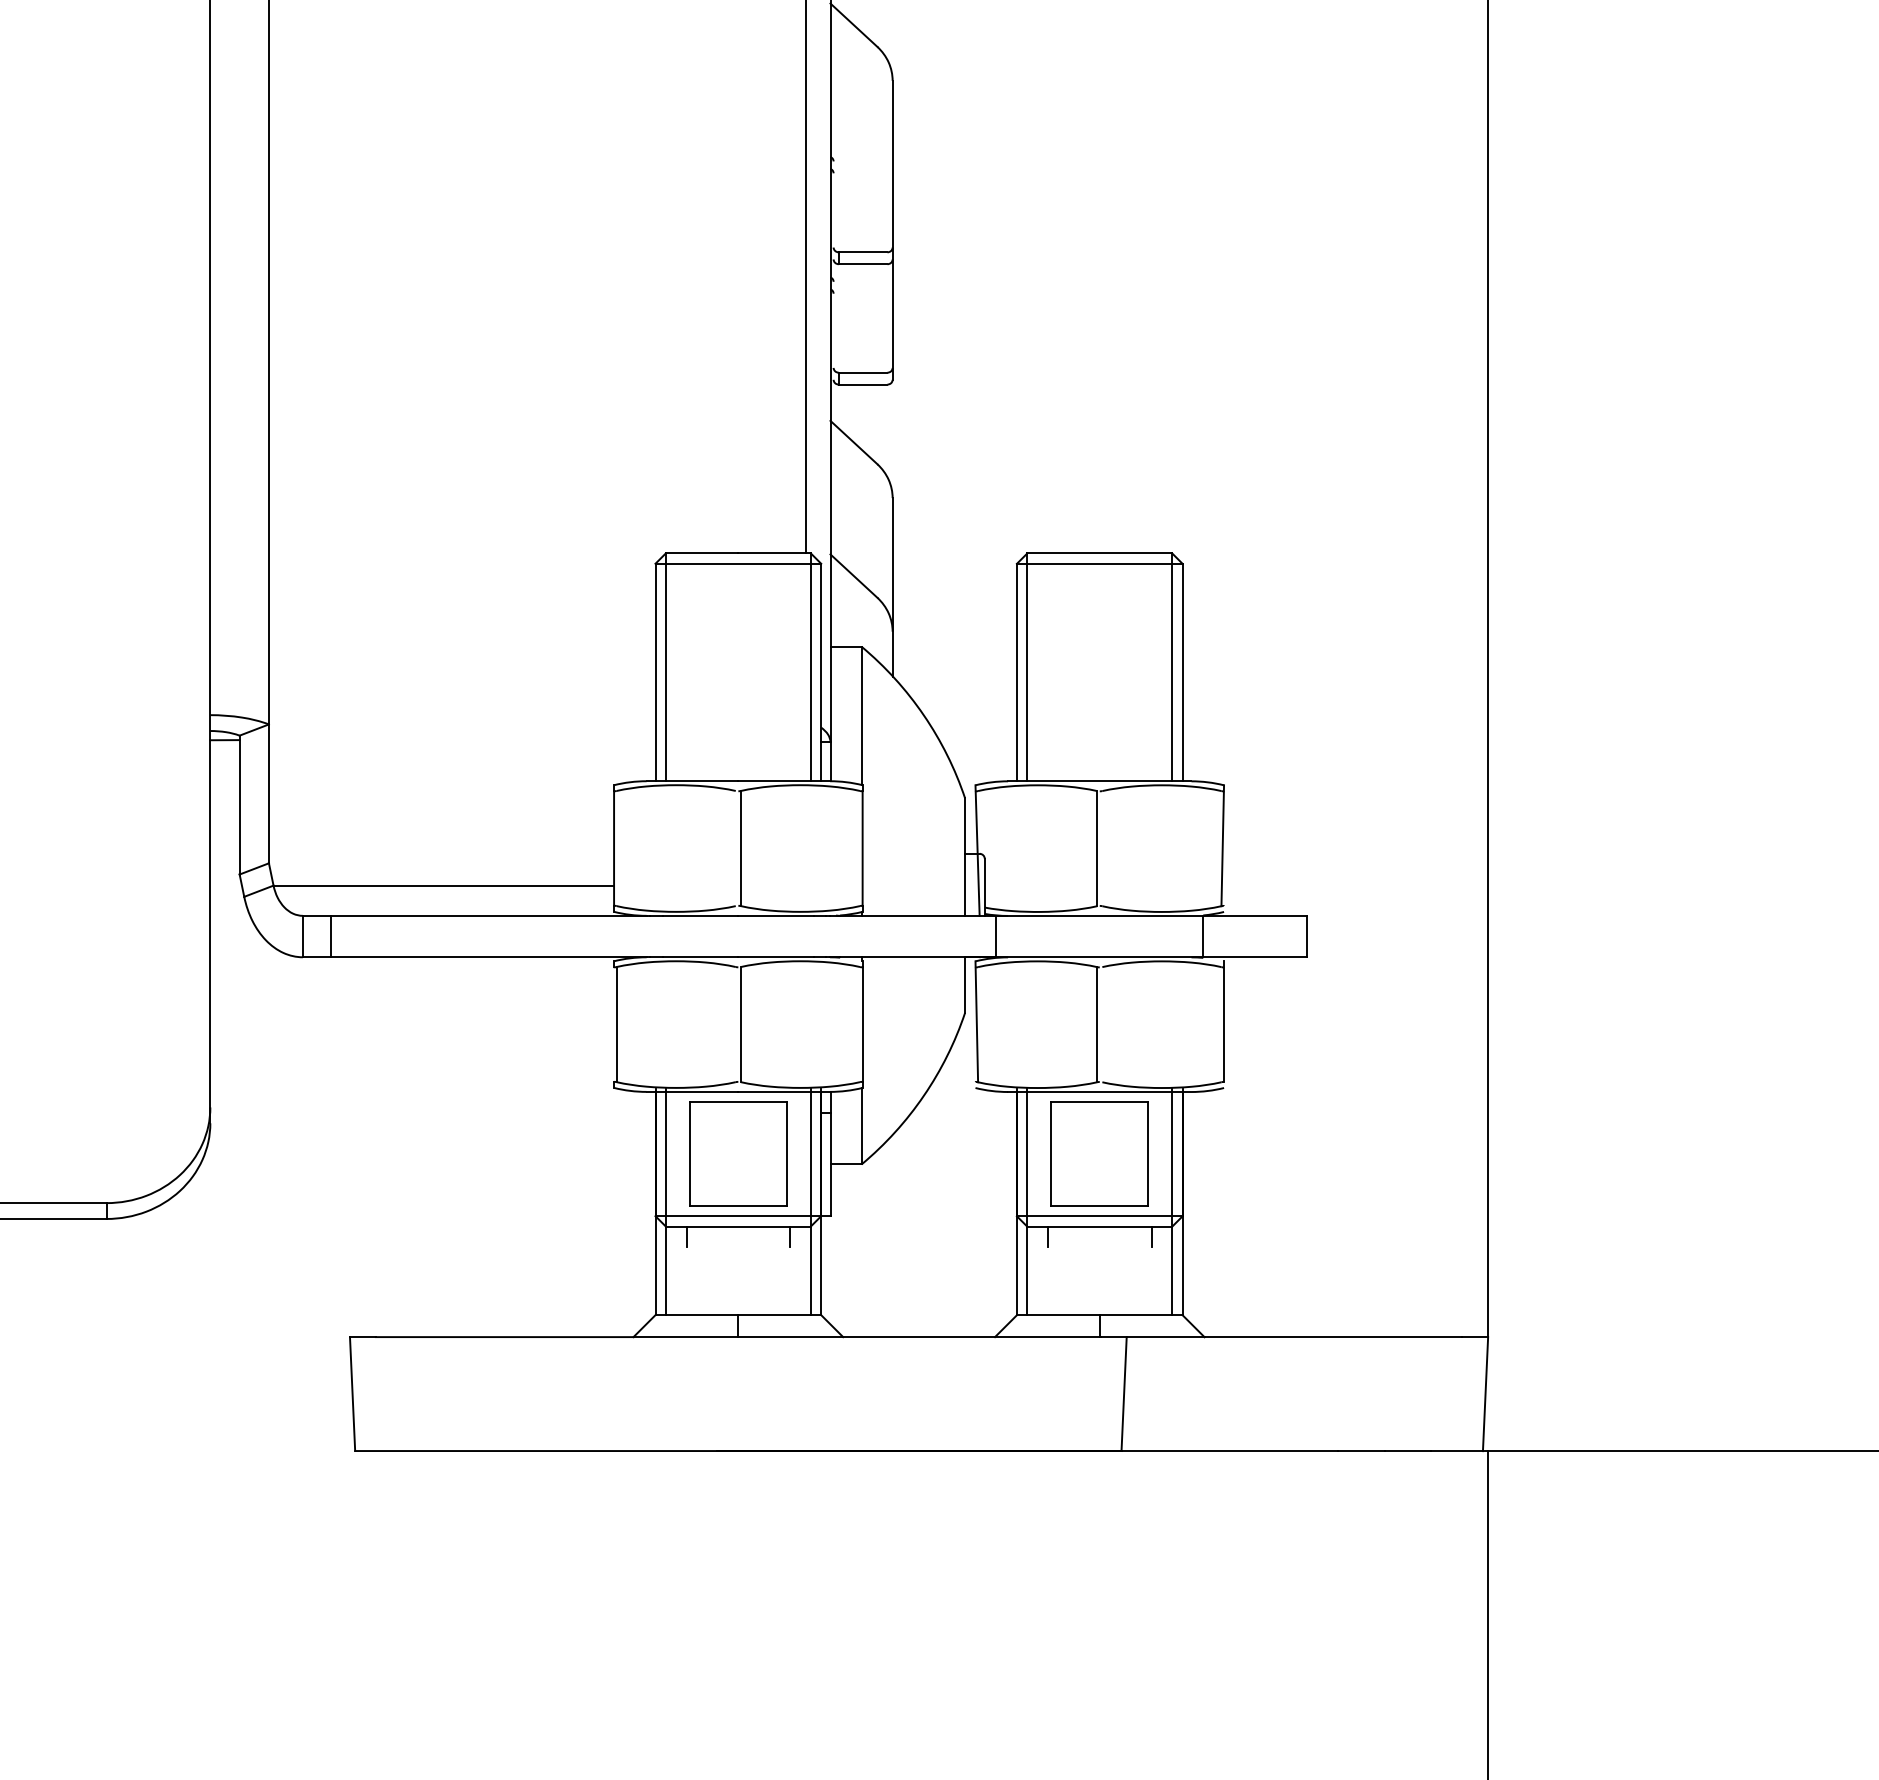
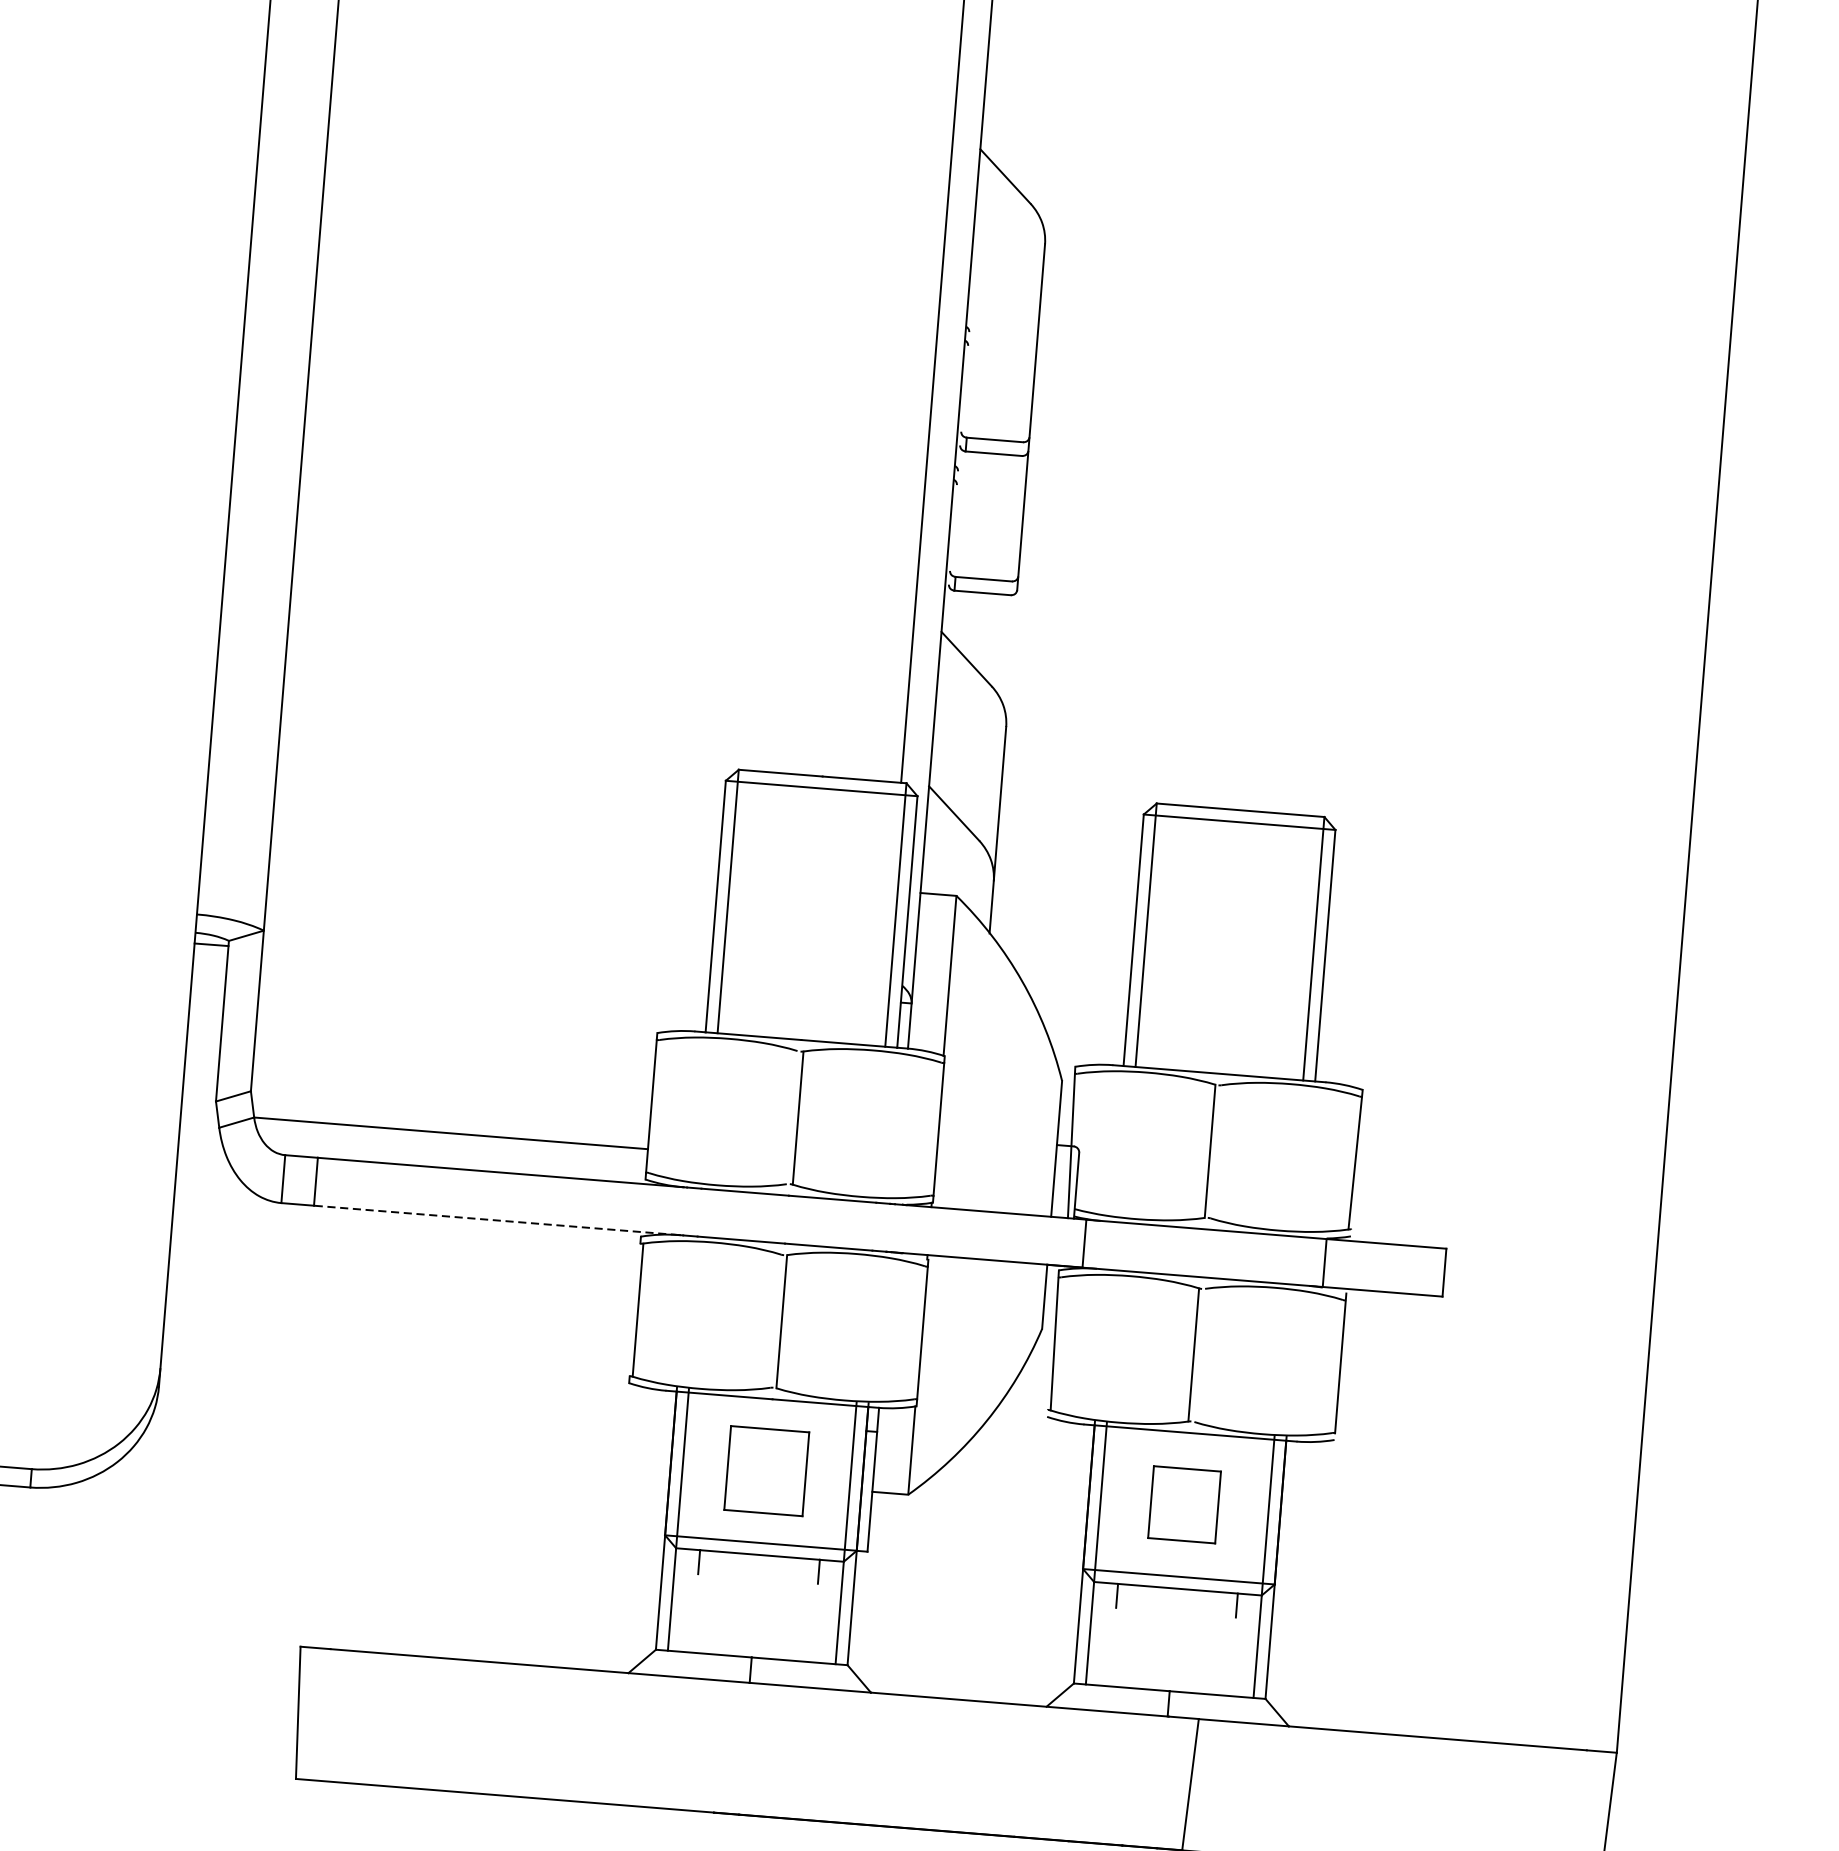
line: (488, 957) -> (496, 1220), solid -> dashed
part: (738, 1153) -> (766, 1470), size x0.7
part: (1099, 1153) -> (1184, 1504), size x0.6

